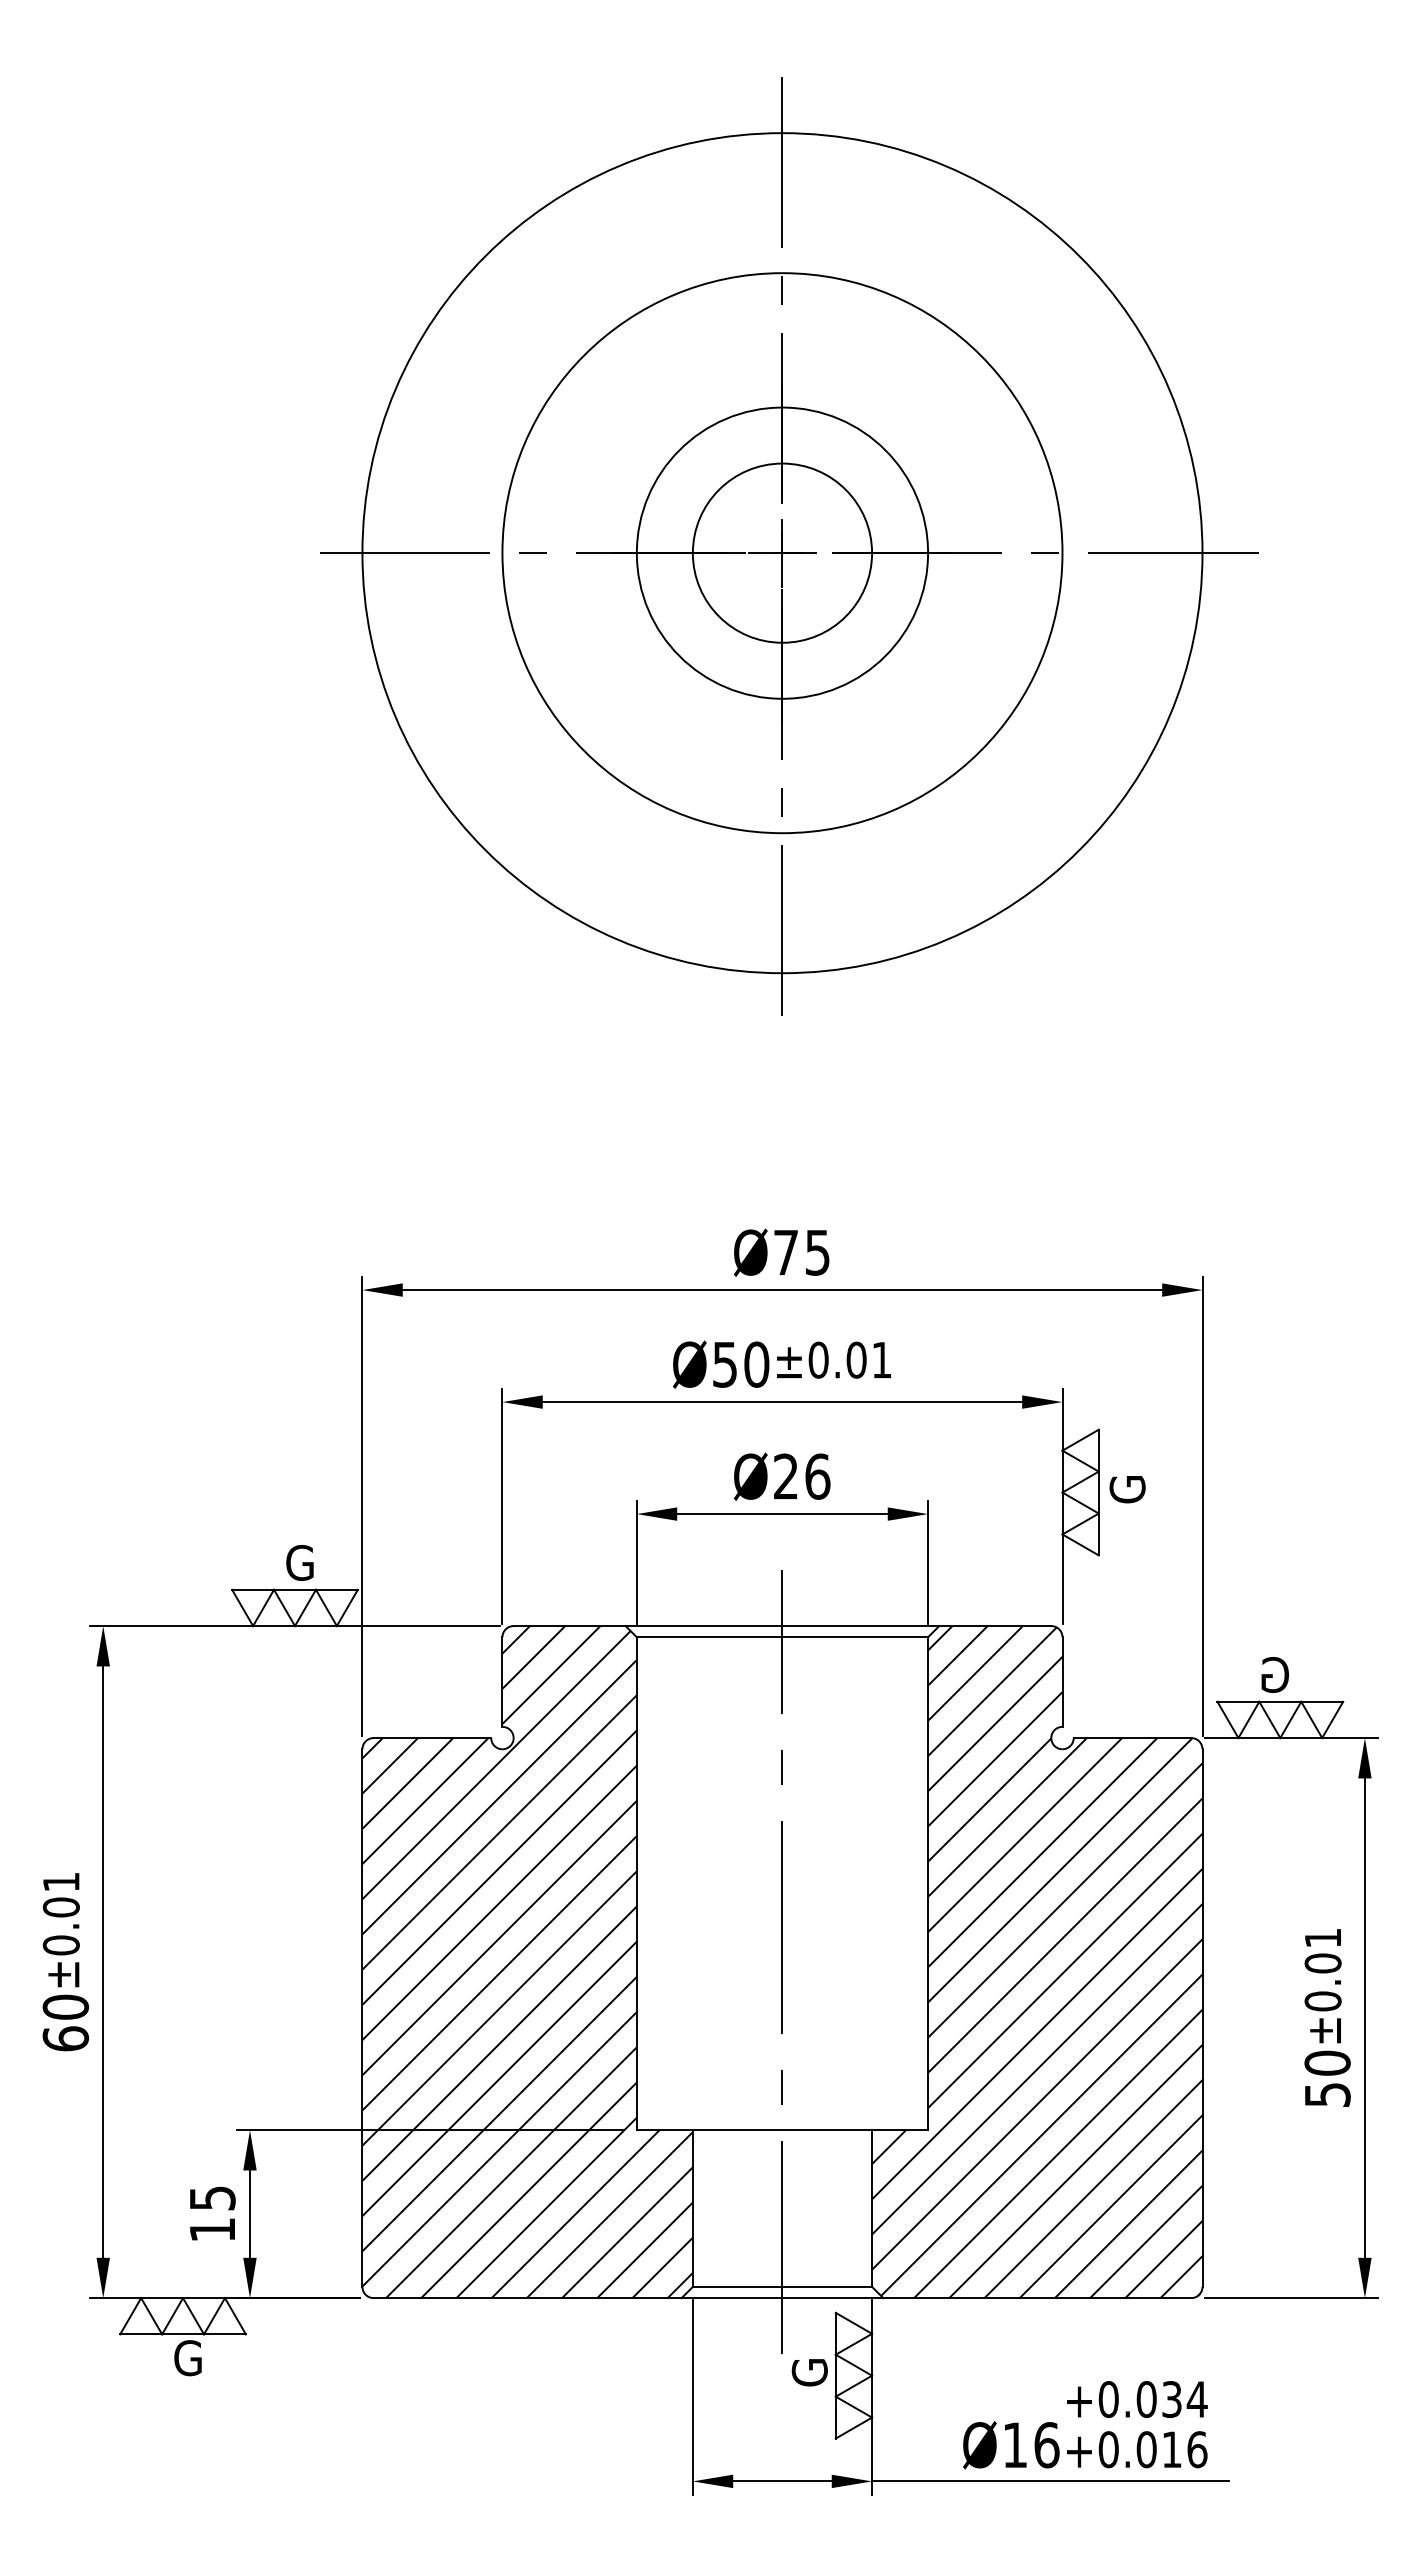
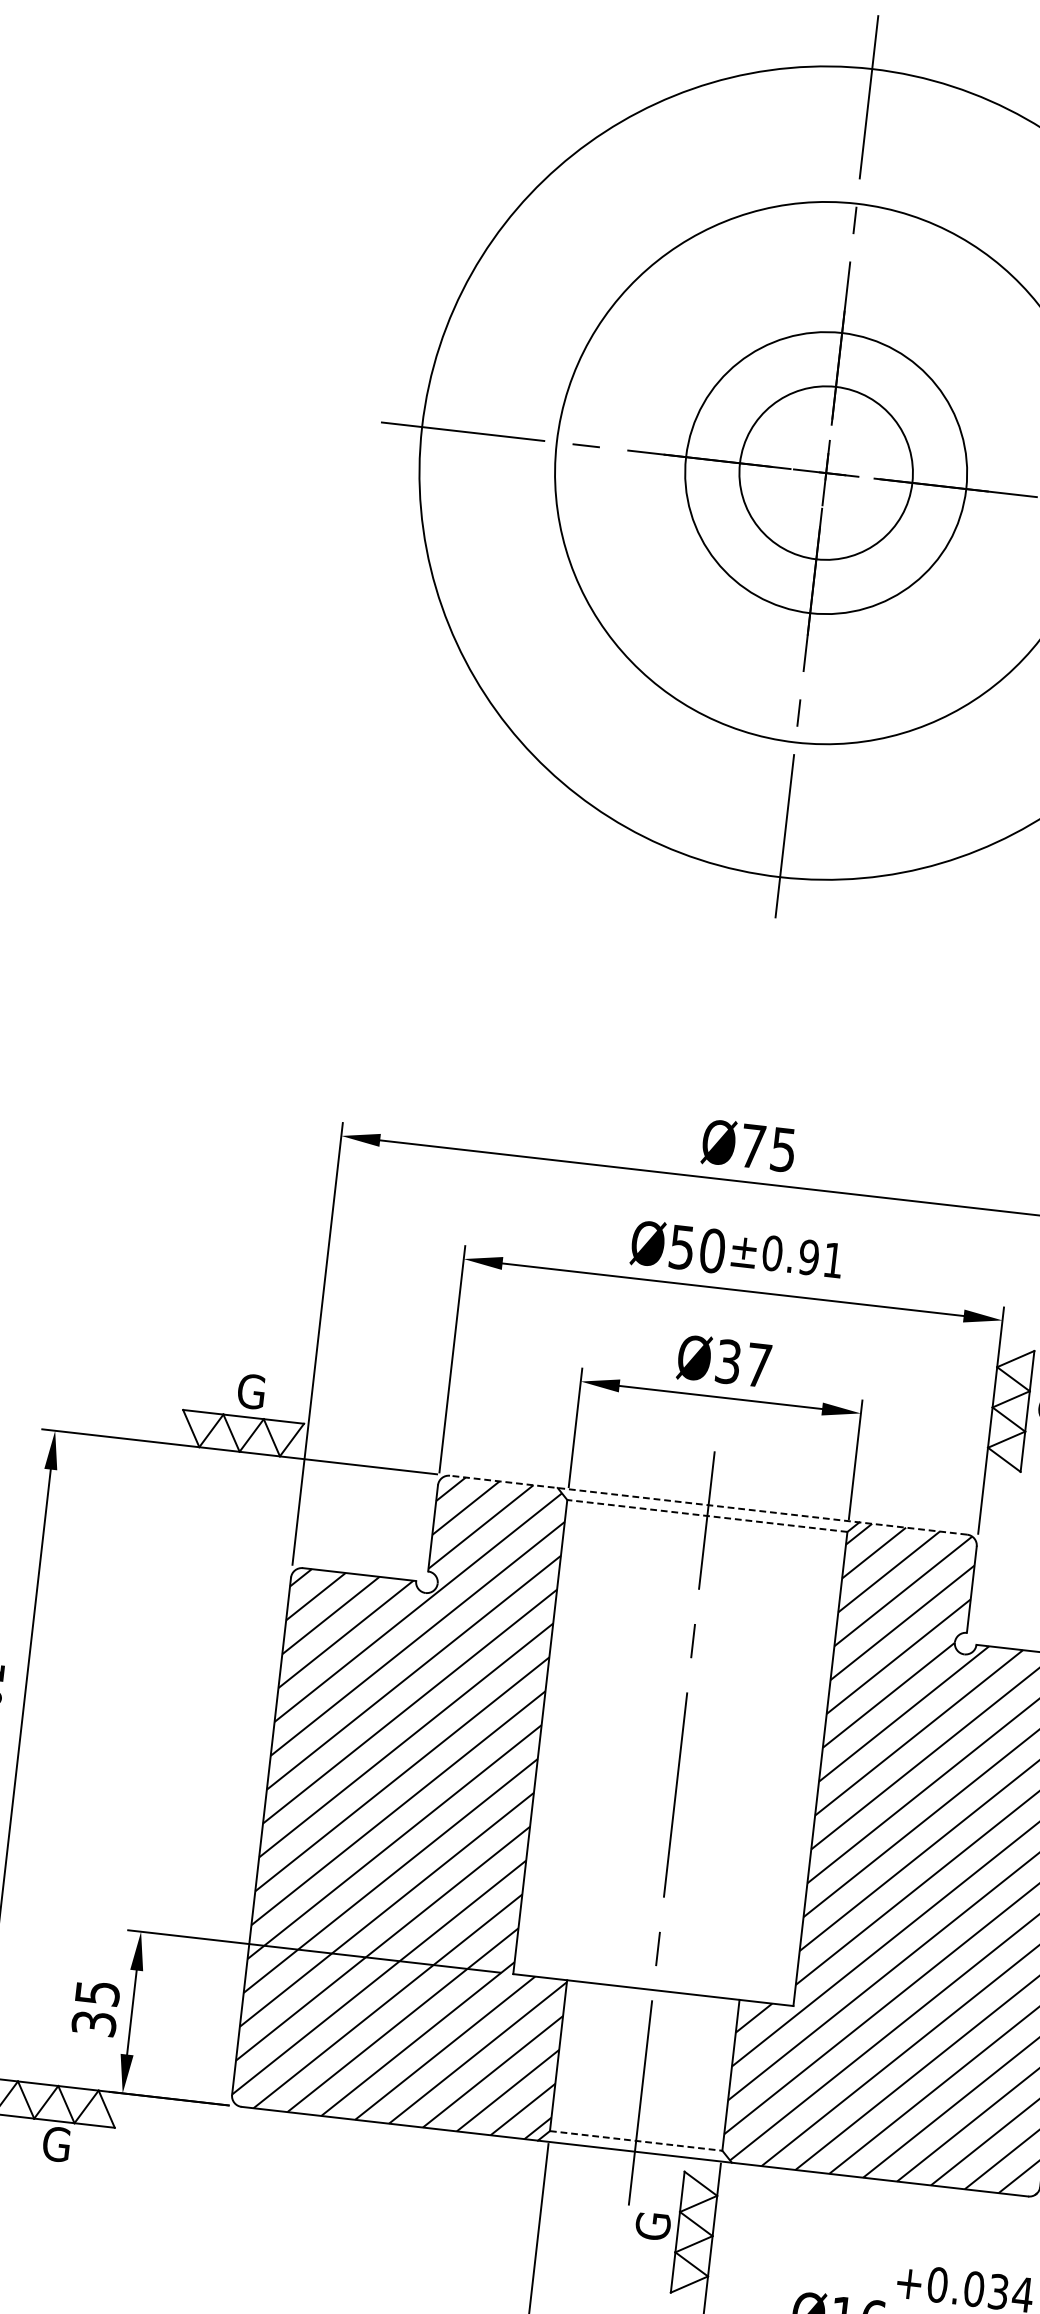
text: (856, 1359) -> (809, 1256), ±0.01 -> ±0.91
text: (802, 1476) -> (744, 1363), Ø26 -> Ø37
line: (782, 1626) -> (708, 1505), solid -> dashed
line: (782, 1637) -> (707, 1516), solid -> dashed
text: (212, 2229) -> (94, 2023), 15 -> 35
line: (782, 2286) -> (636, 2140), solid -> dashed

